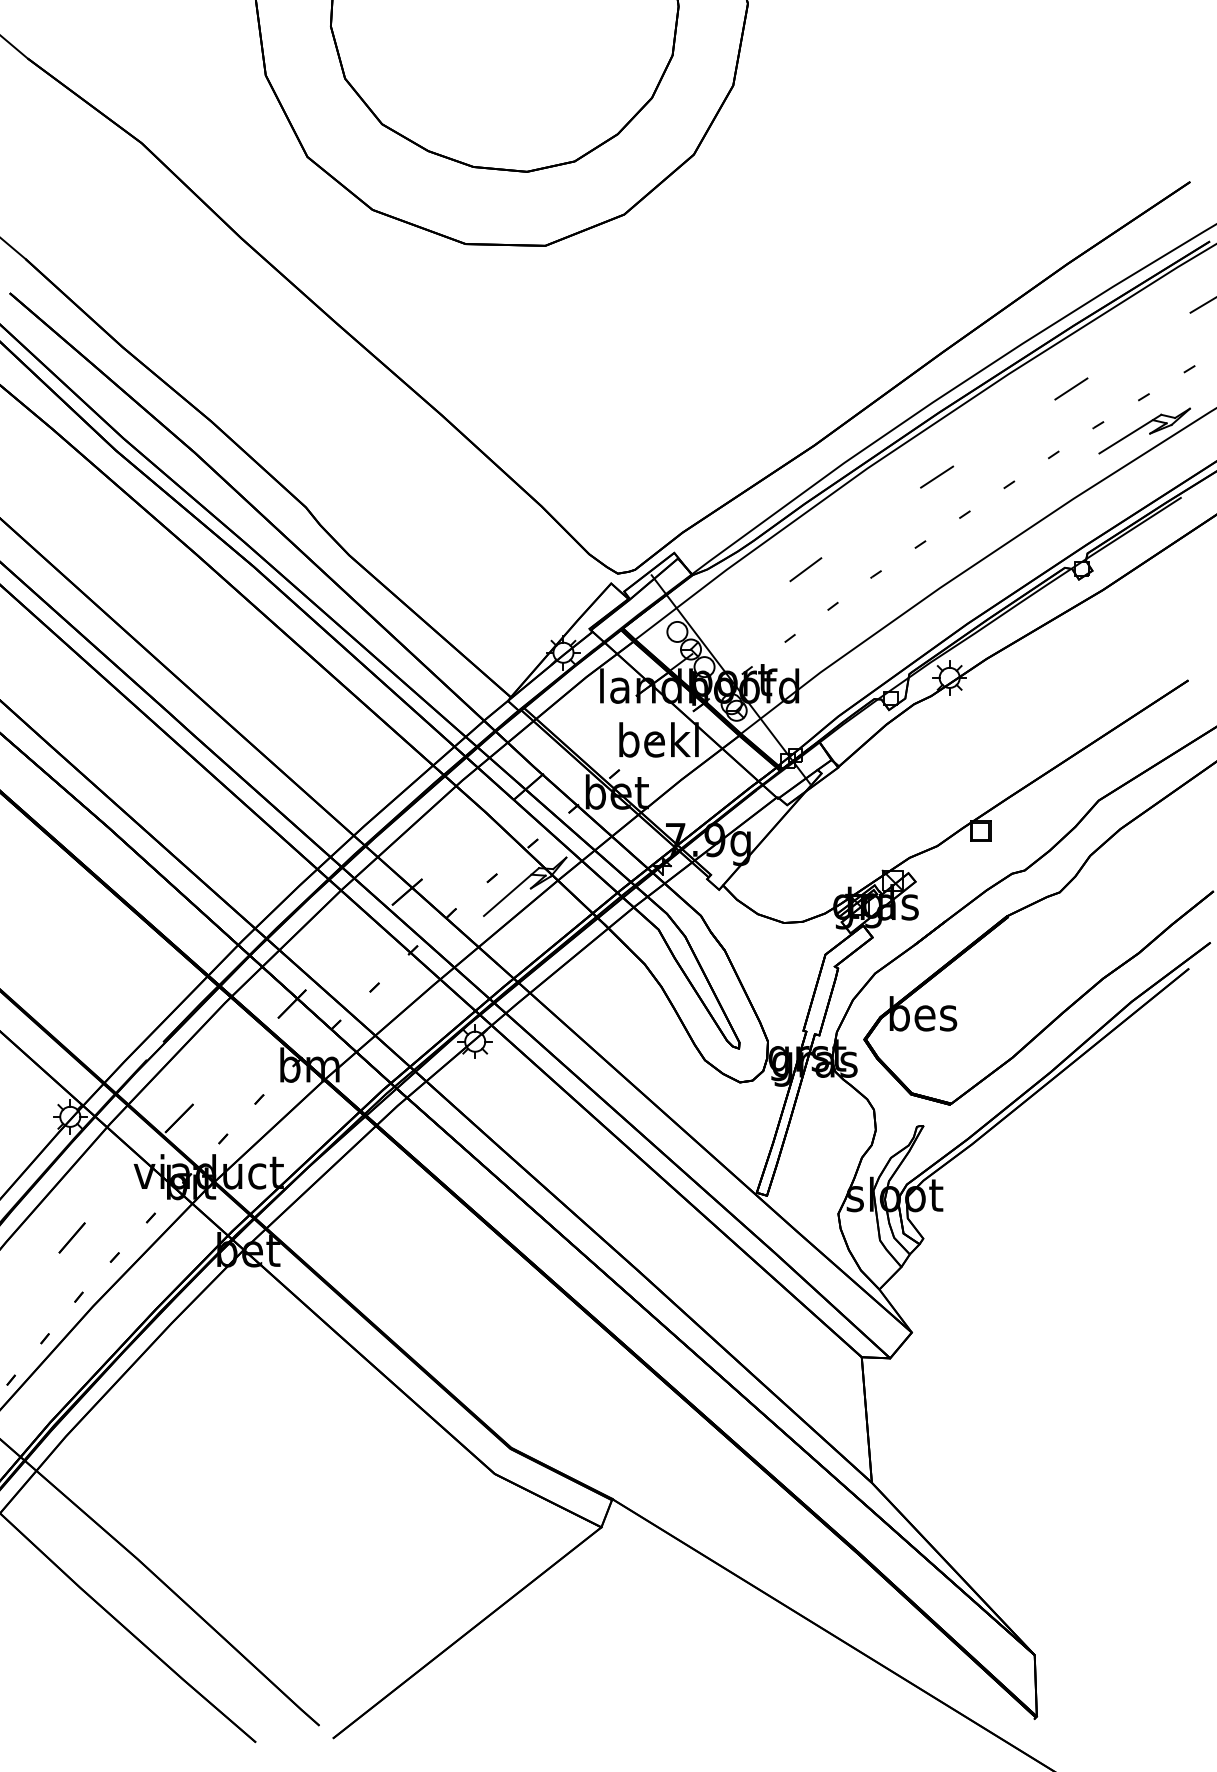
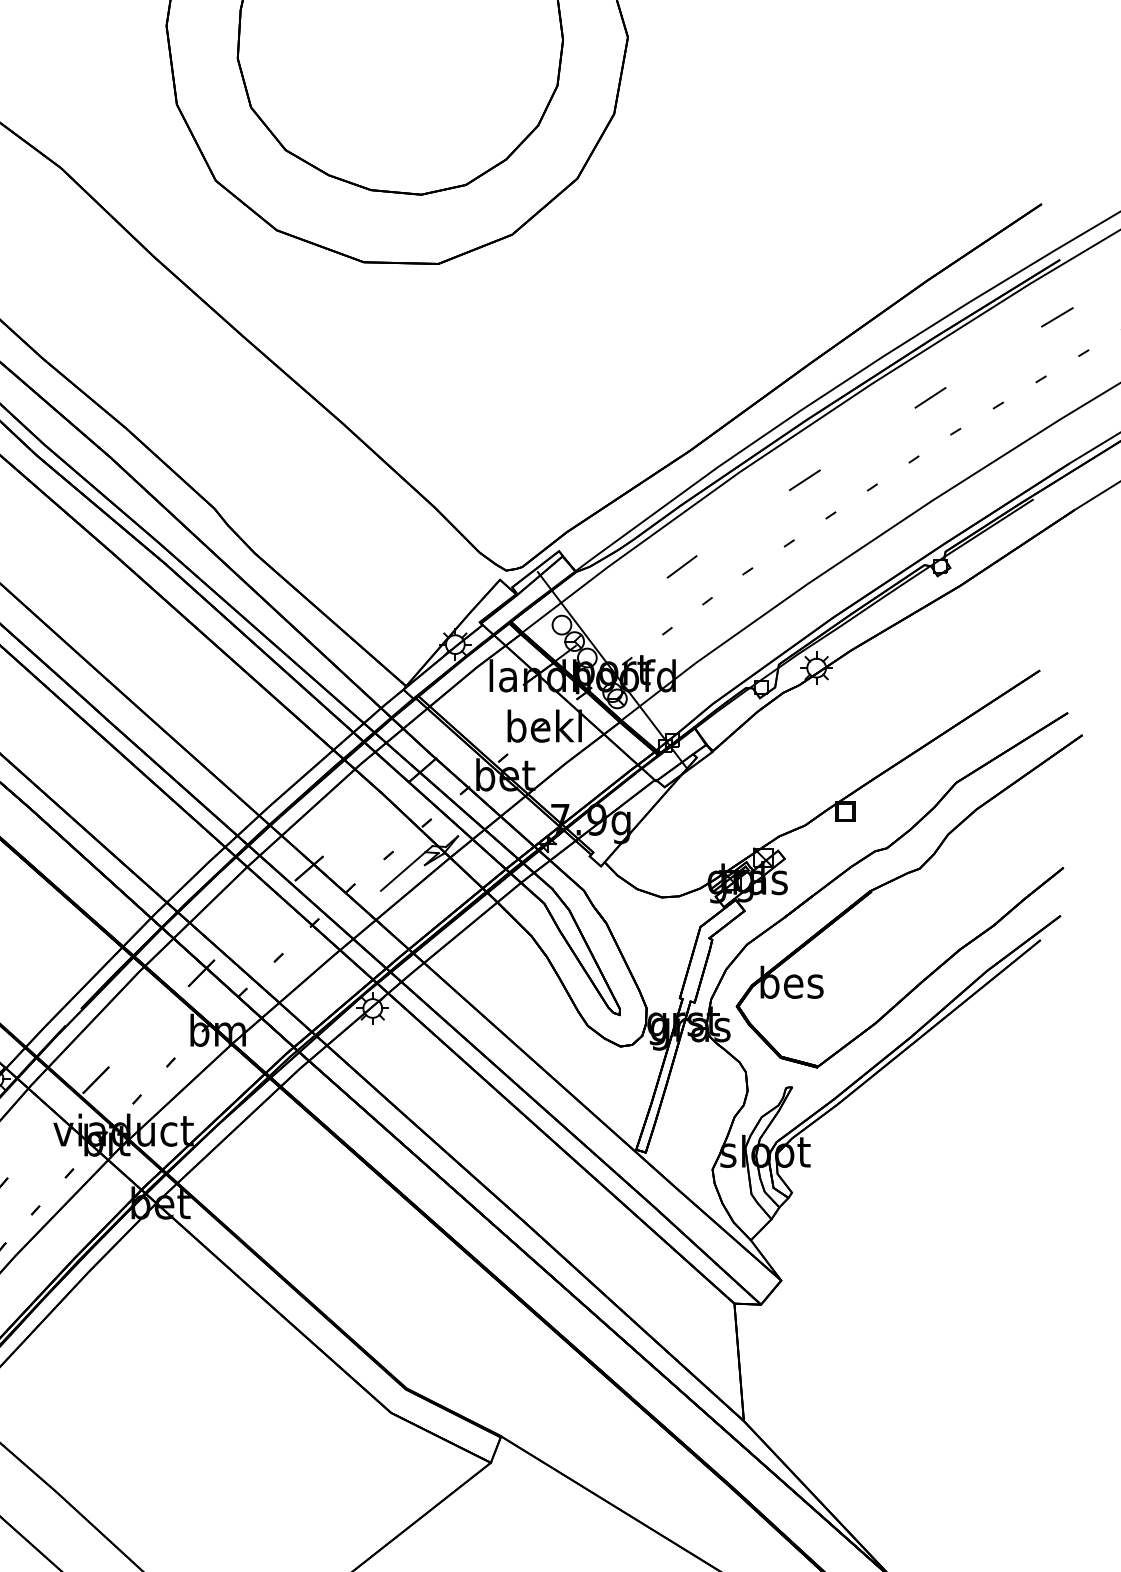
part: (1144, 430) -> (998, 436), removed

